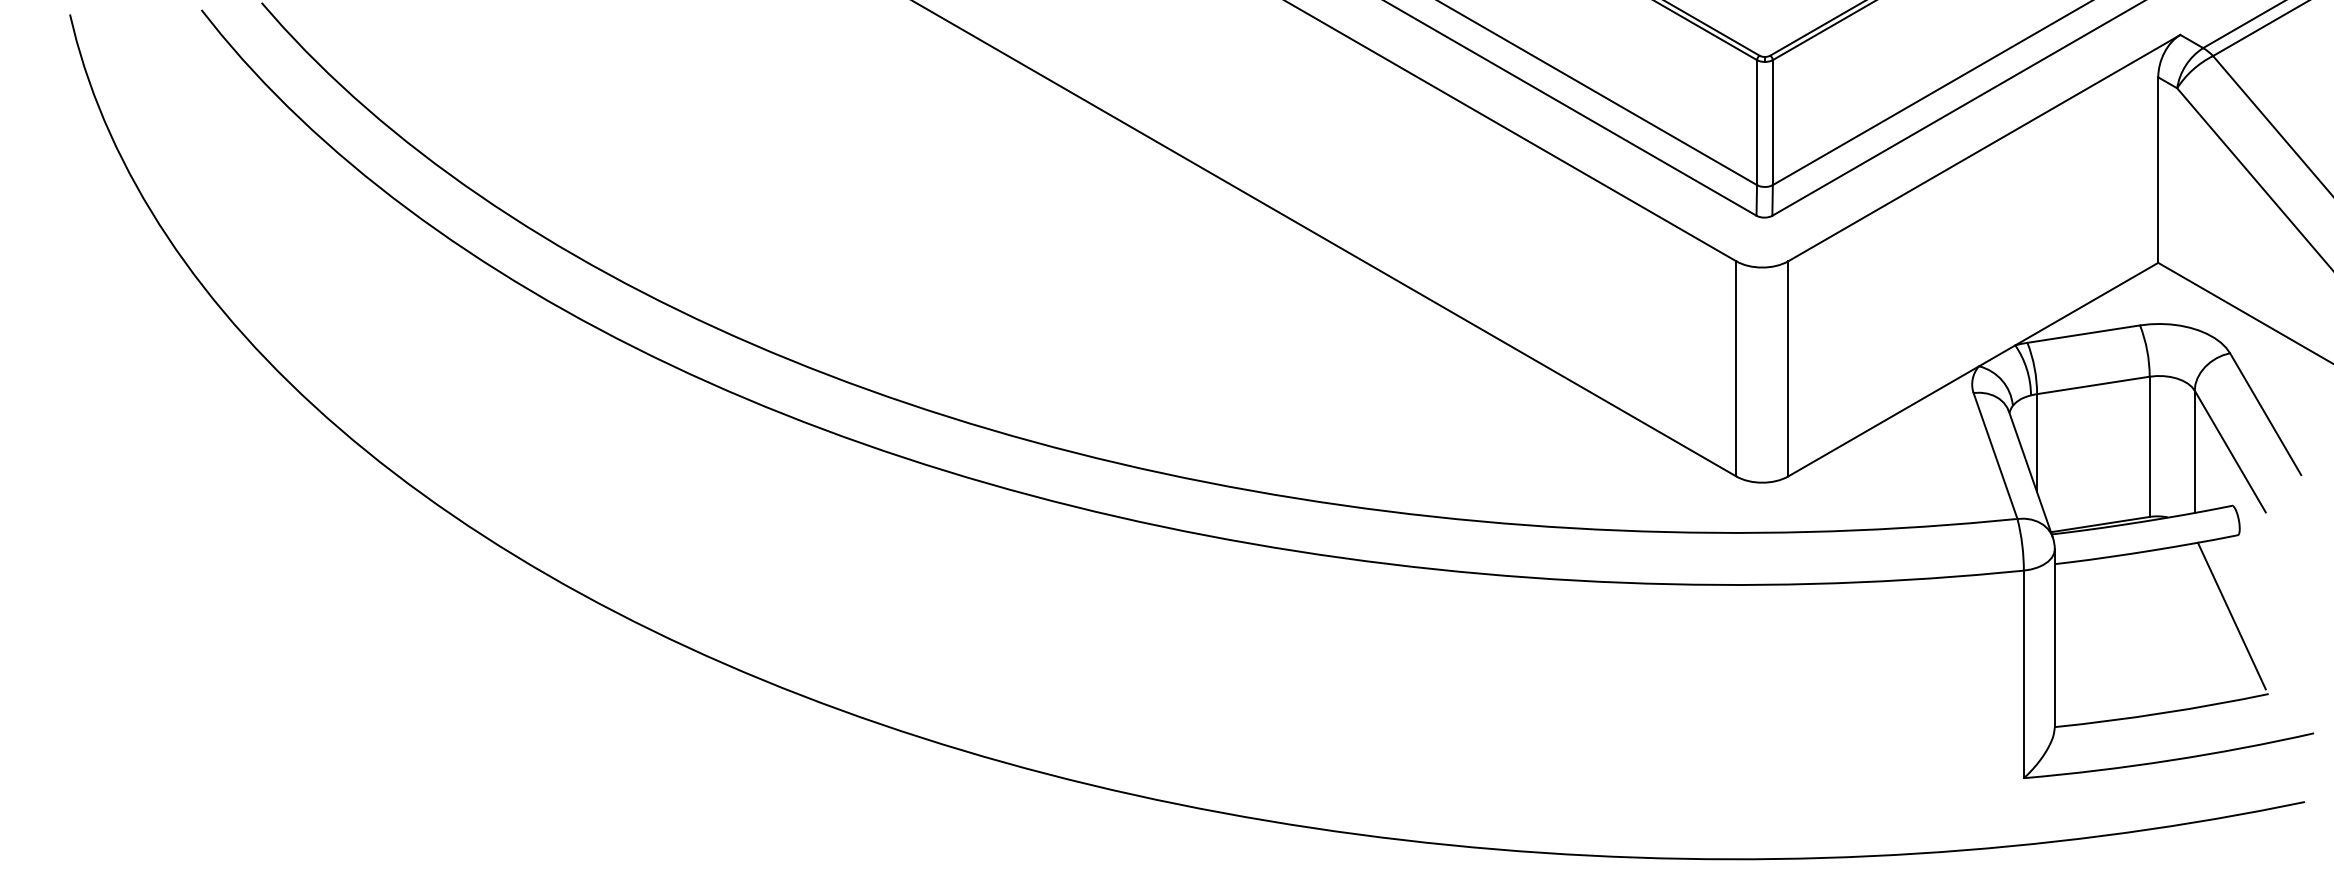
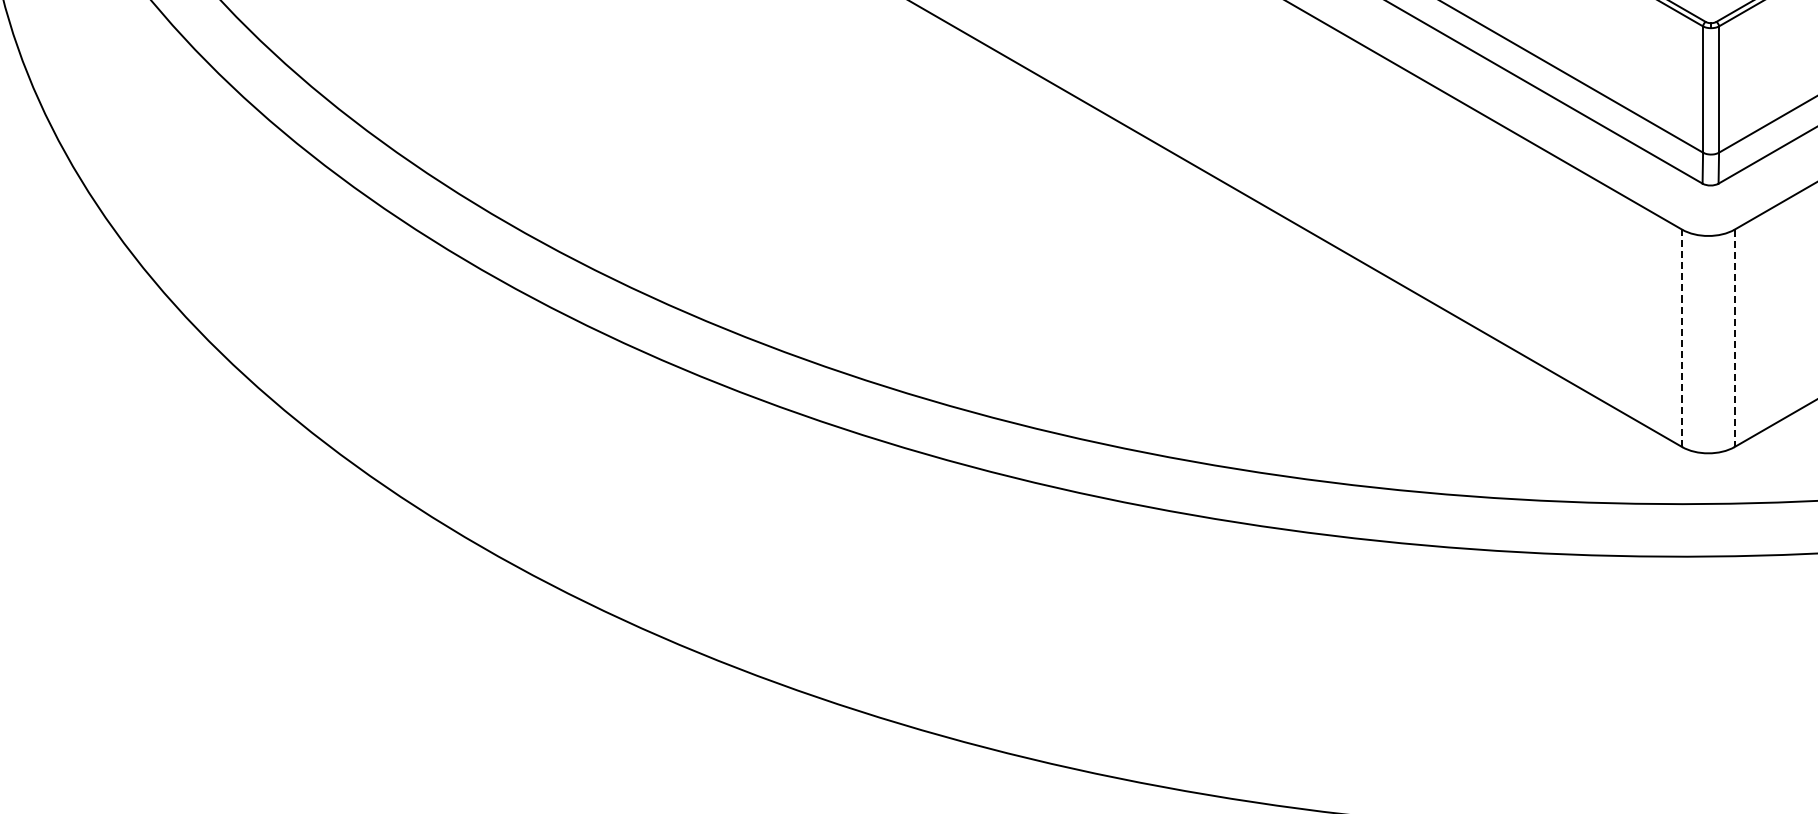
line: (1736, 368) -> (1682, 337), solid -> dashed
line: (1788, 368) -> (1734, 337), solid -> dashed

